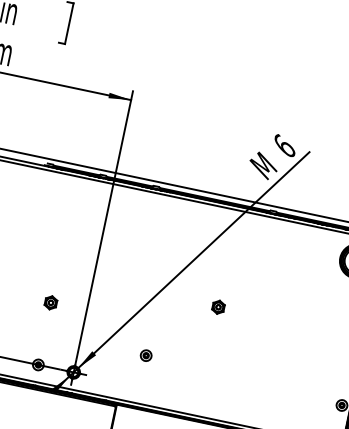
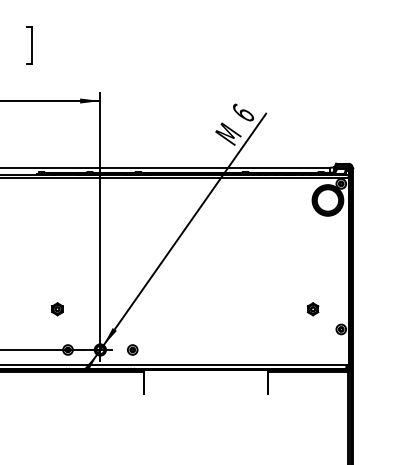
part: (50, 303) -> (57, 309), moved
part: (217, 307) -> (312, 309), moved
part: (146, 355) -> (132, 349), moved

